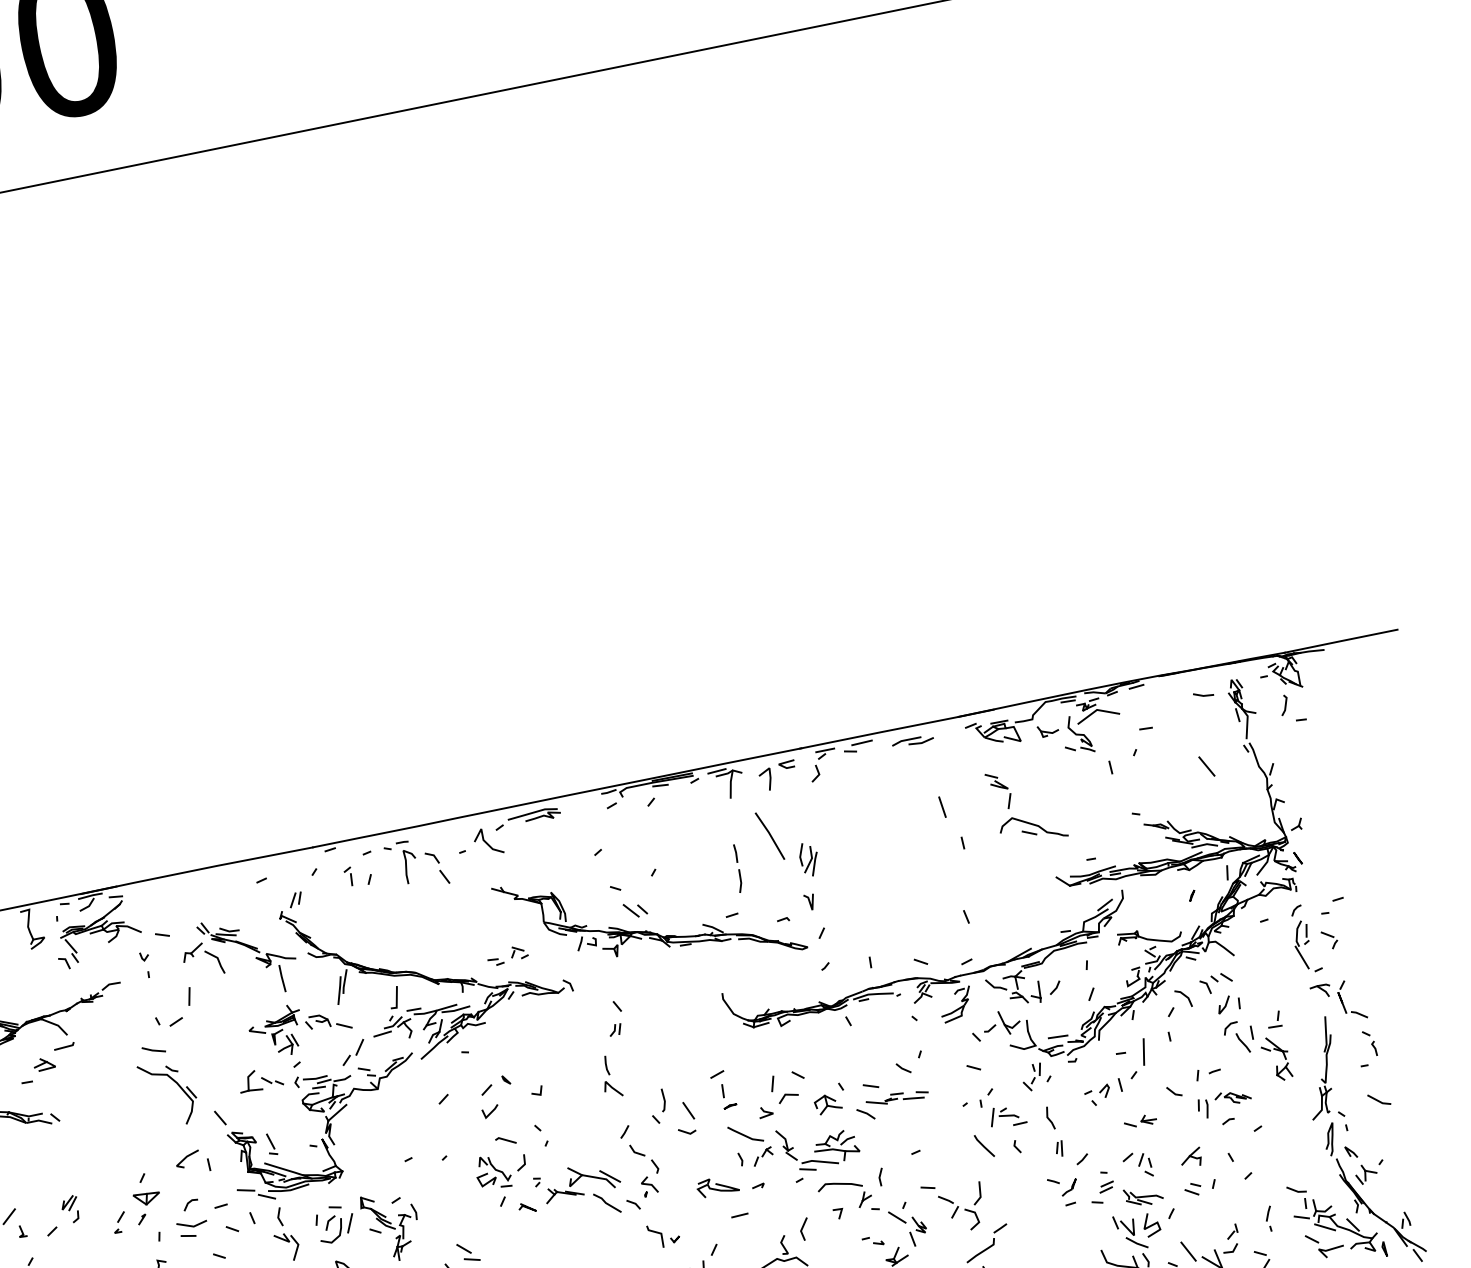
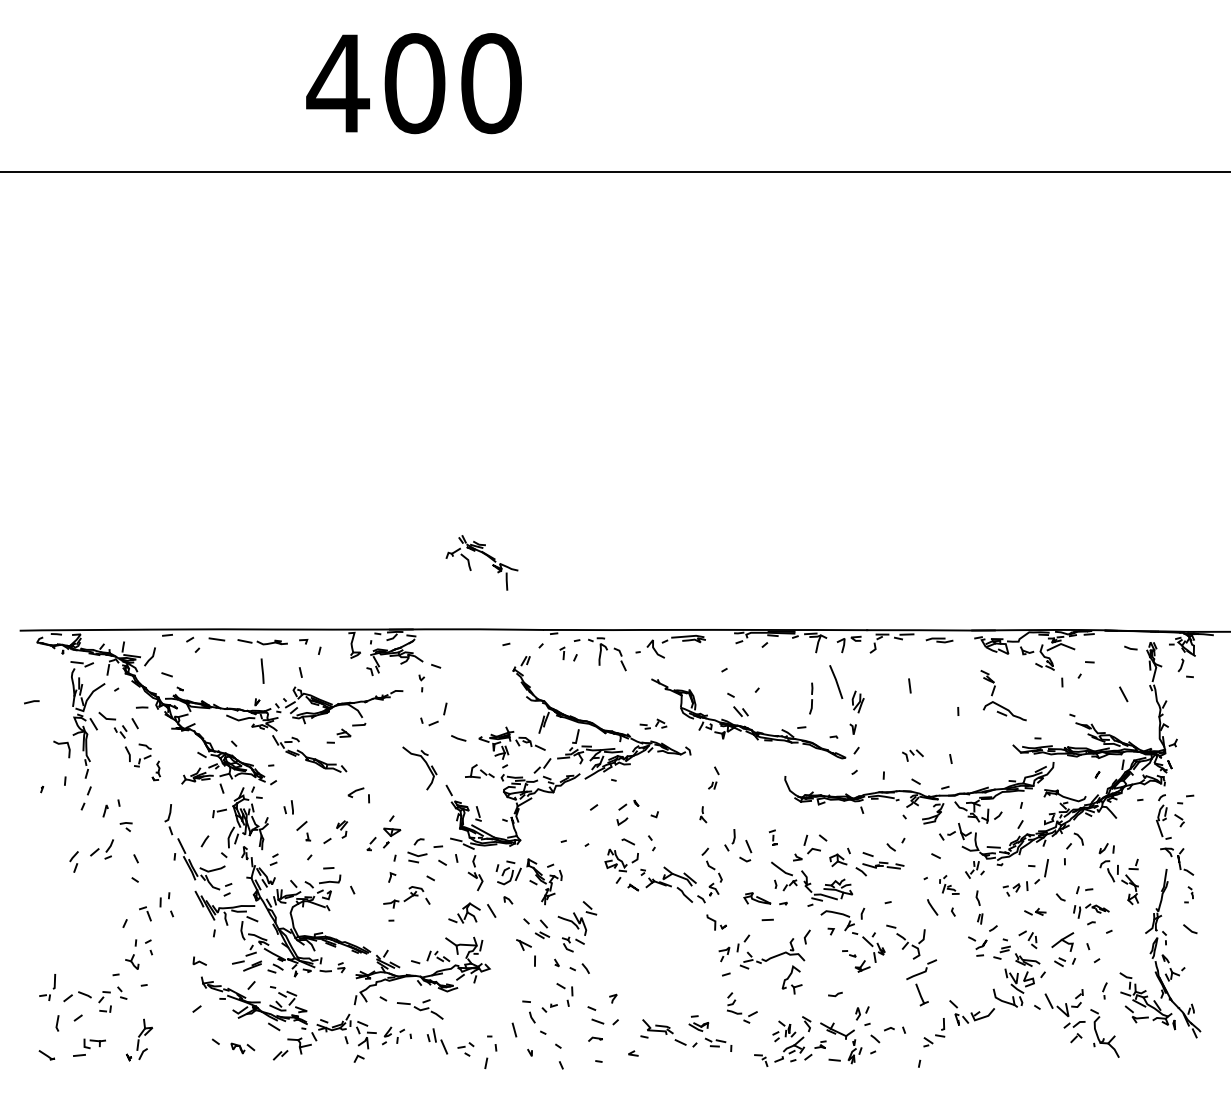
line: (941, 806) -> (909, 685), moved
part: (243, 946) -> (486, 556), moved
part: (1216, 982) -> (912, 755), moved
part: (1365, 1048) -> (1188, 894), size x0.7
line: (153, 1050) -> (458, 738), moved
part: (610, 1076) -> (703, 814), size x0.6
part: (723, 1089) -> (773, 837), size x0.6
part: (1002, 1106) -> (949, 884), size x0.7
part: (1190, 1157) -> (1062, 941), size x1.6
part: (192, 1163) -> (358, 795), moved

